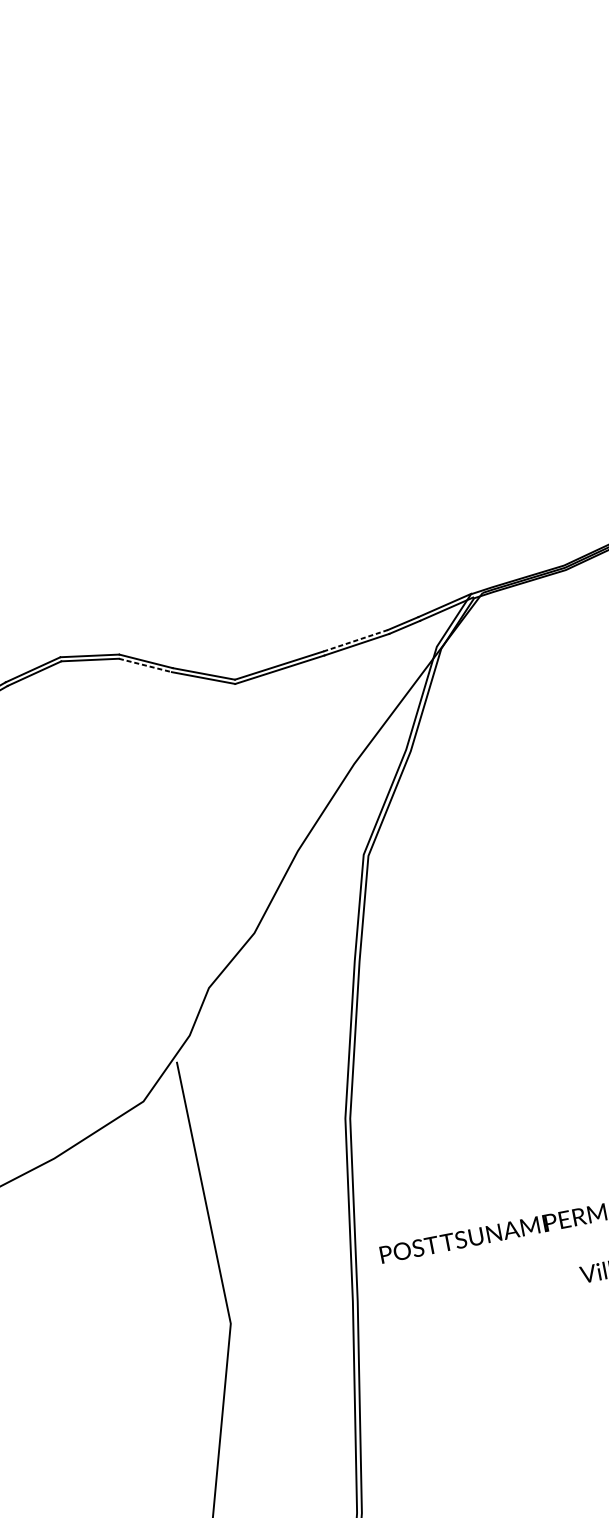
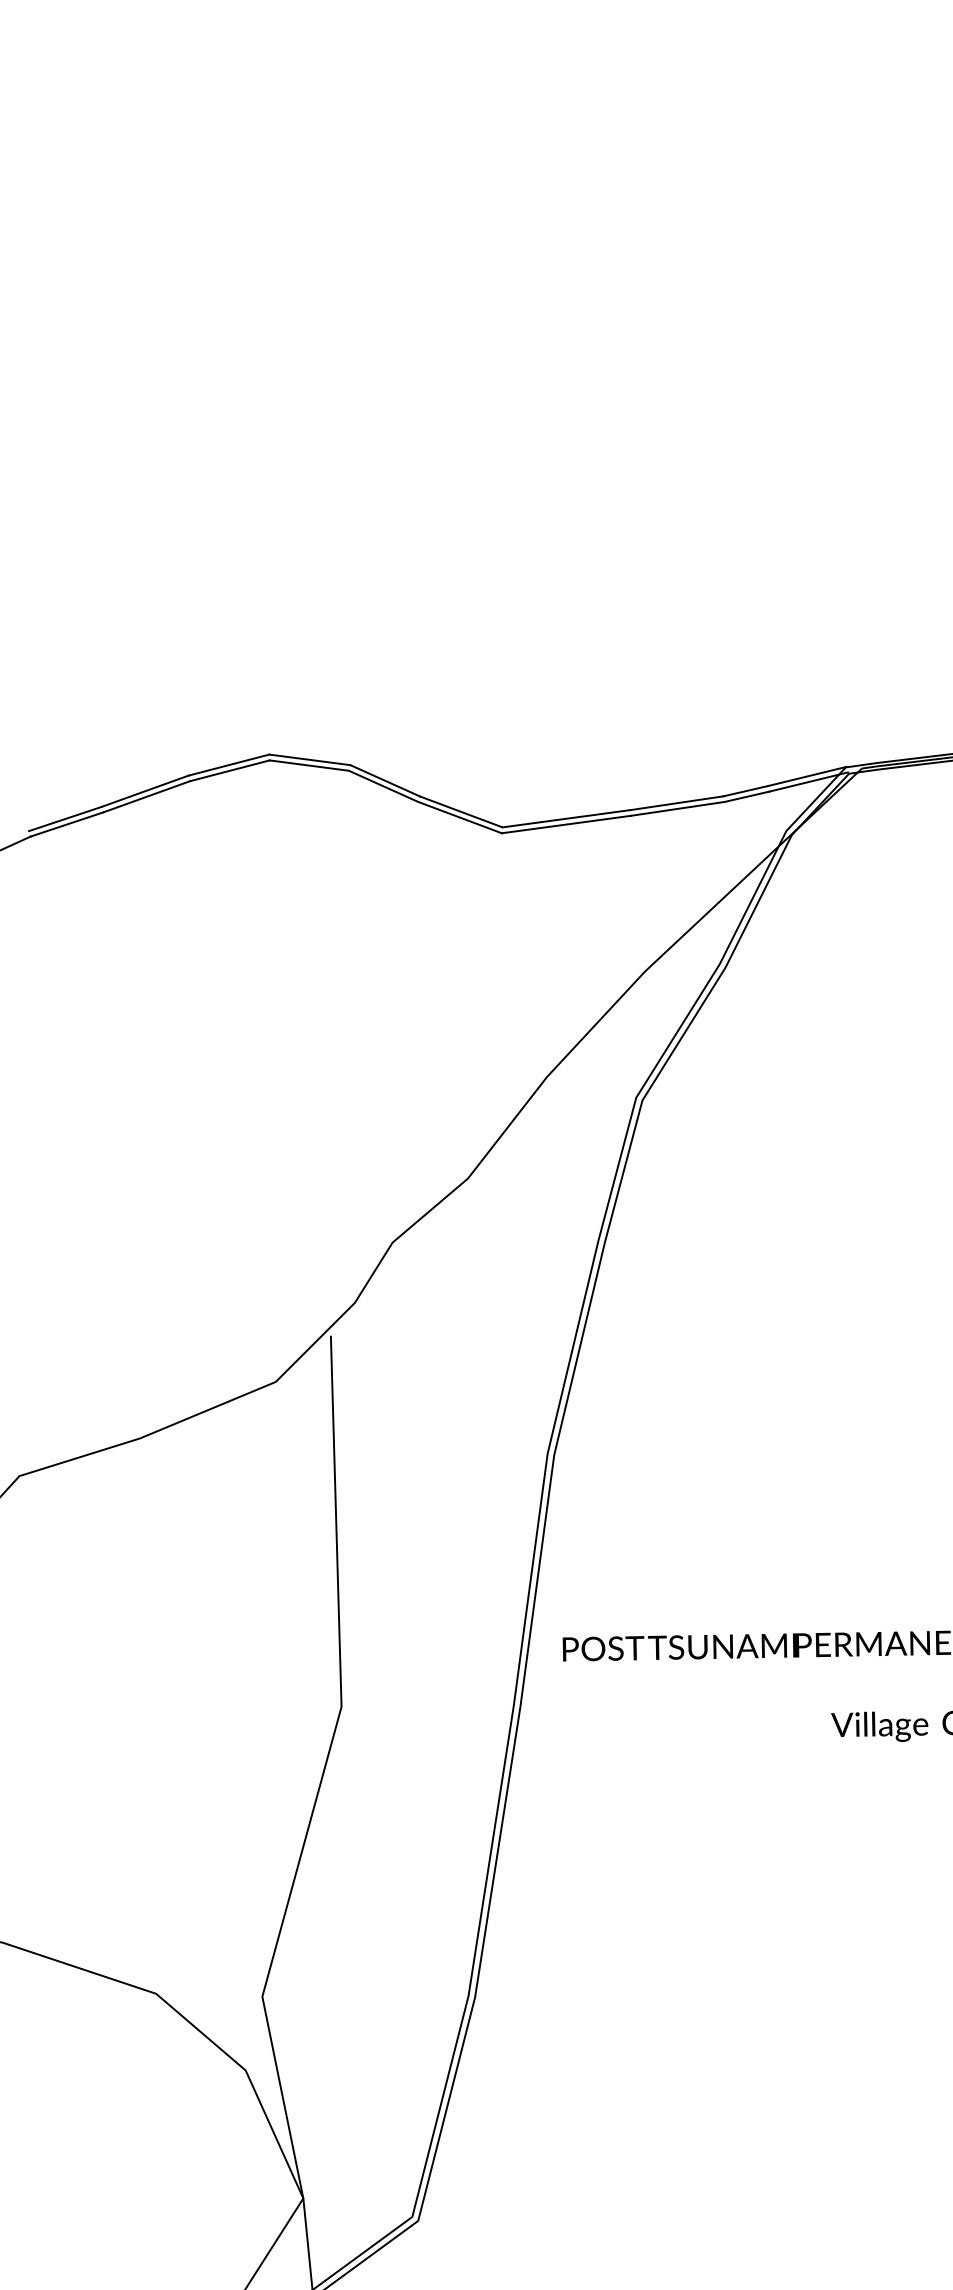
line: (356, 640) -> (677, 803), dashed -> solid
line: (145, 665) -> (383, 786), dashed -> solid

